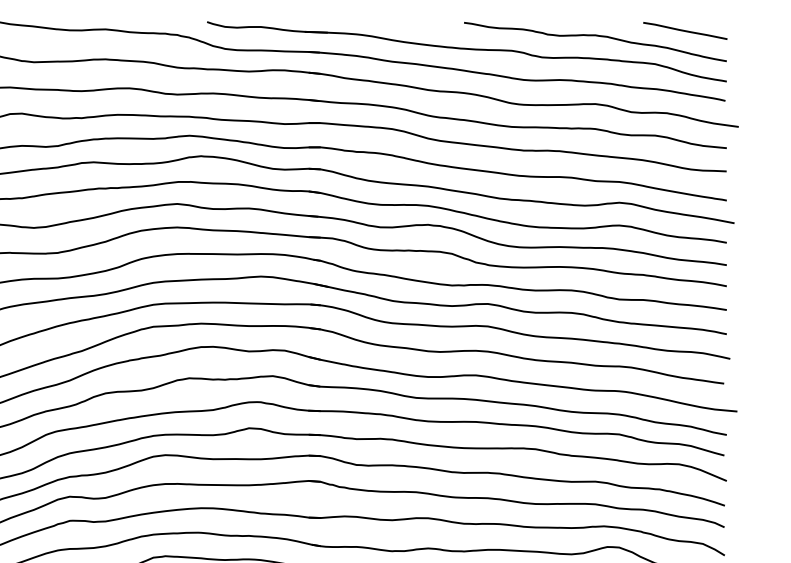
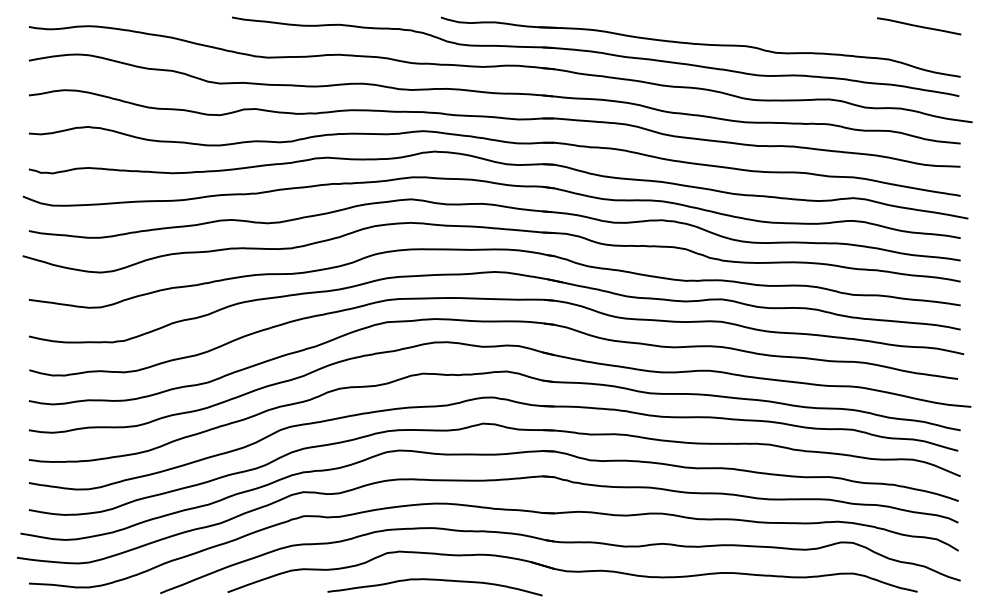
curve: (594, 36) -> (828, 31), removed

